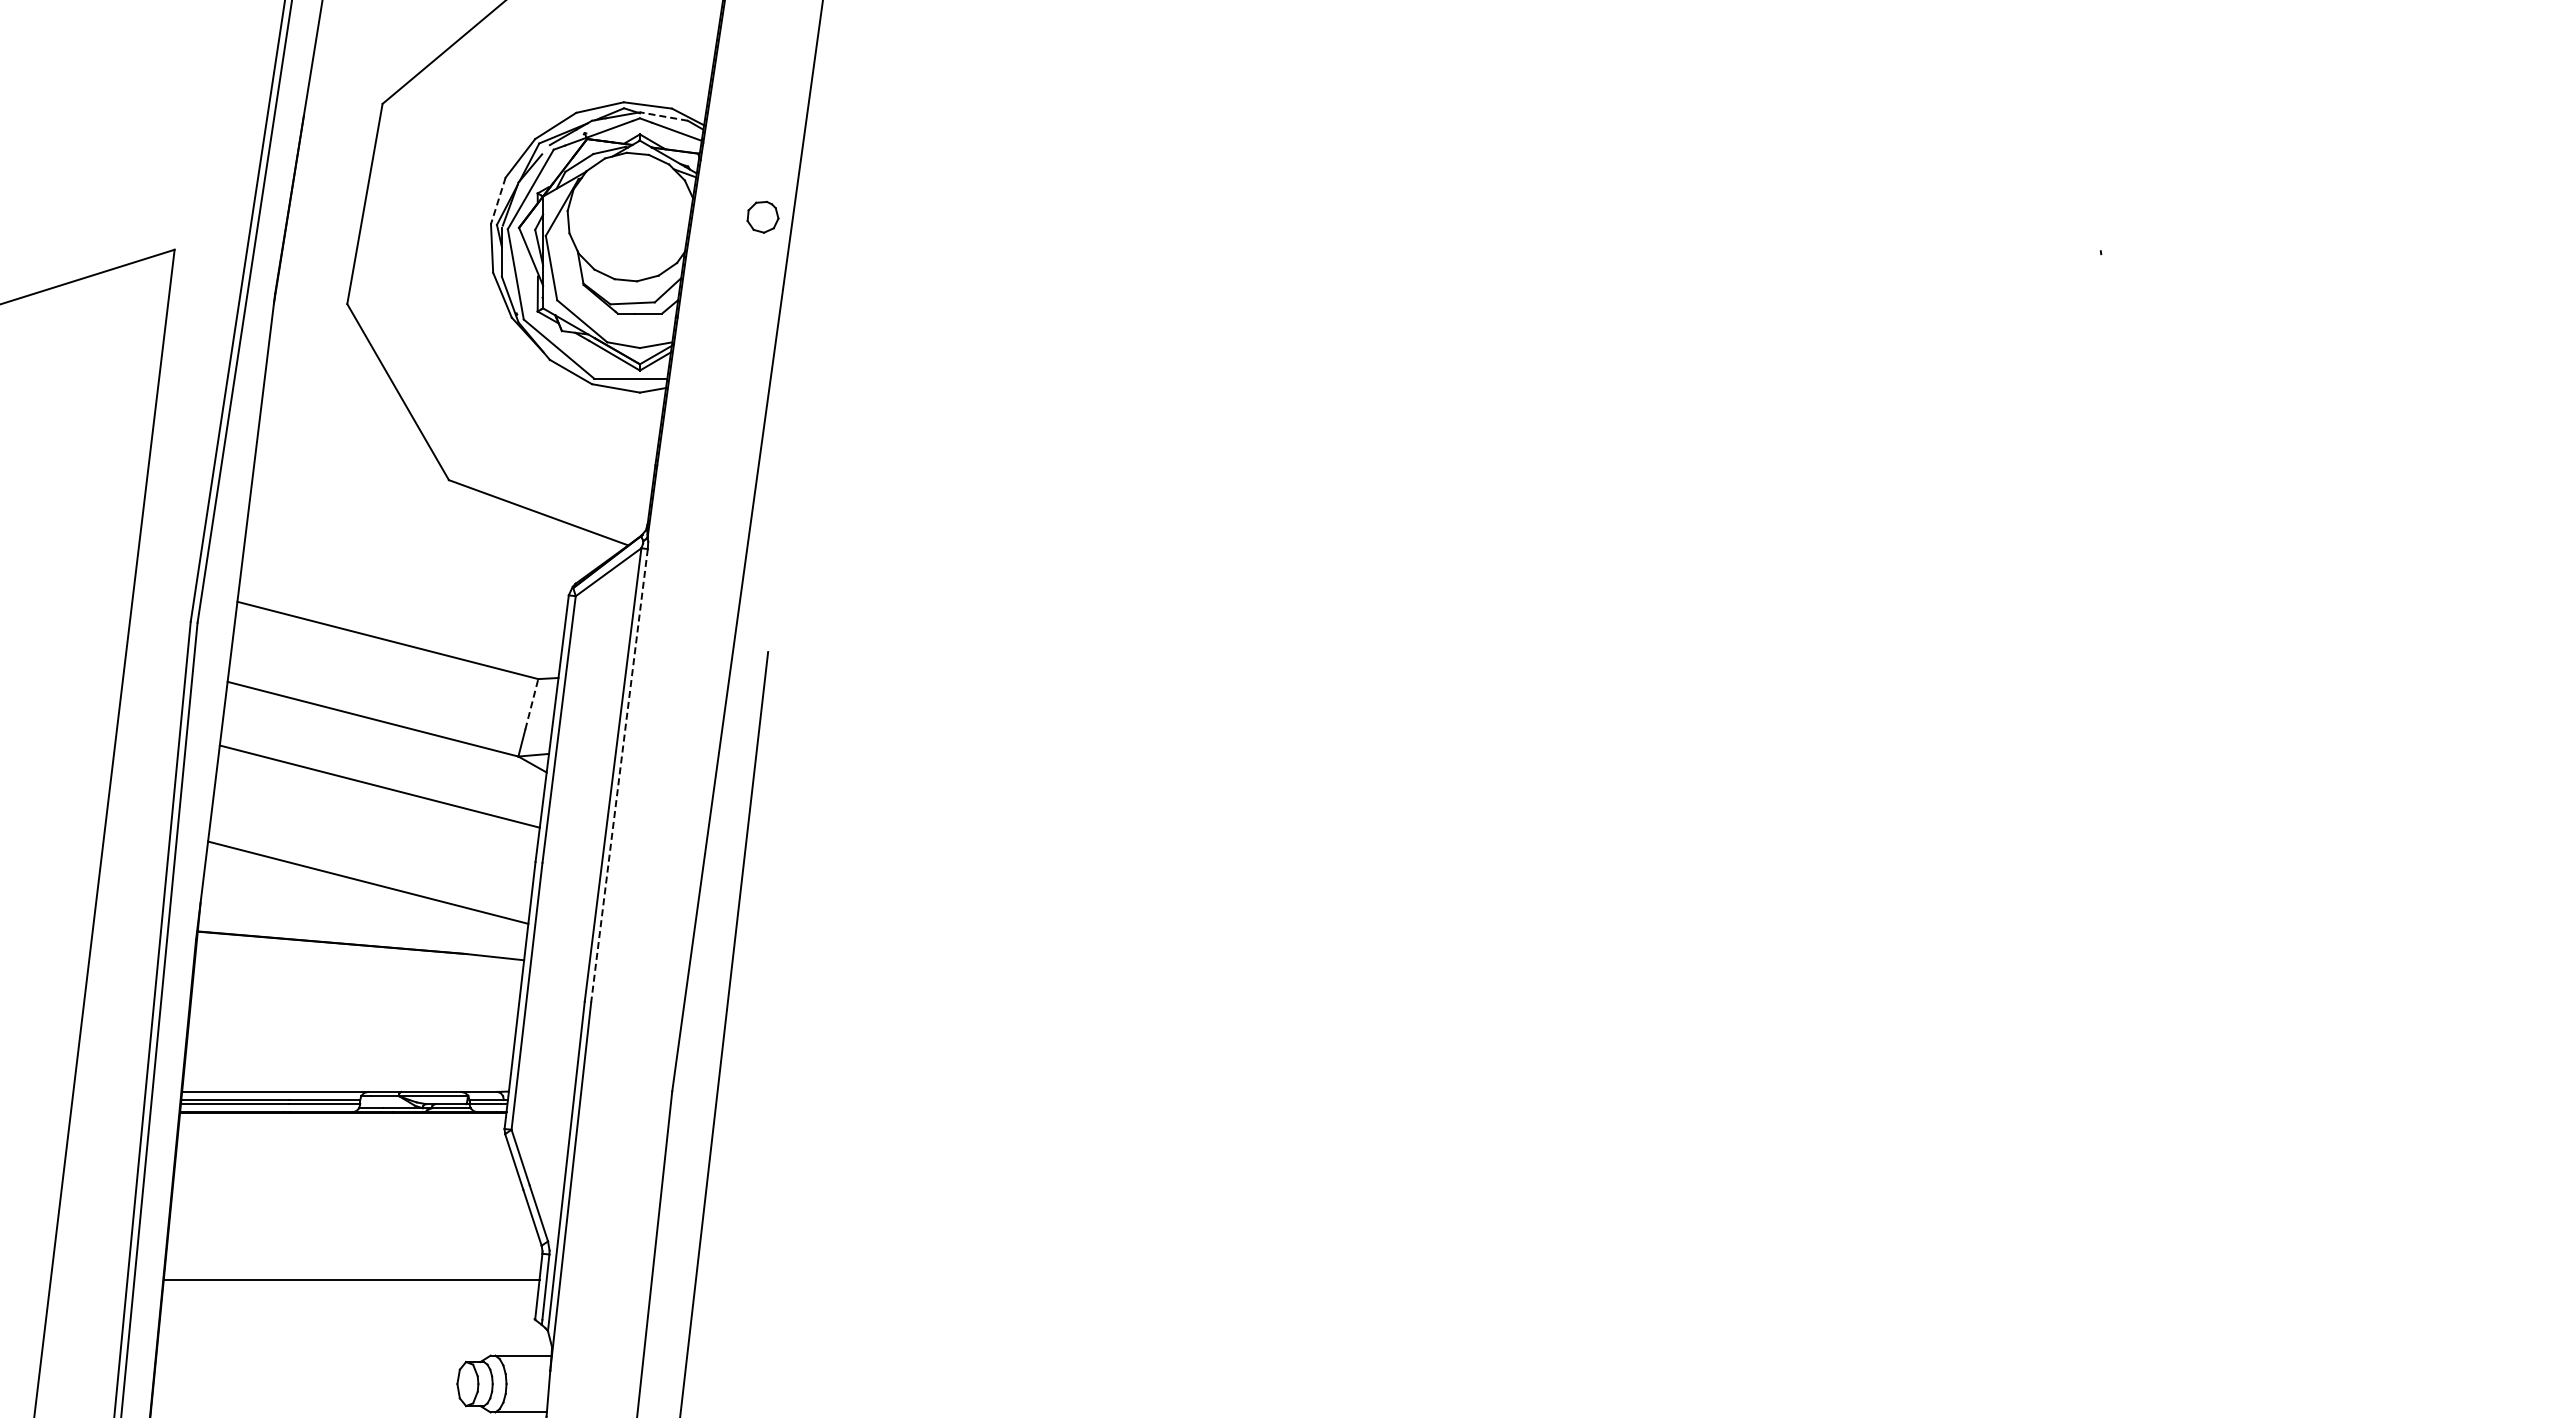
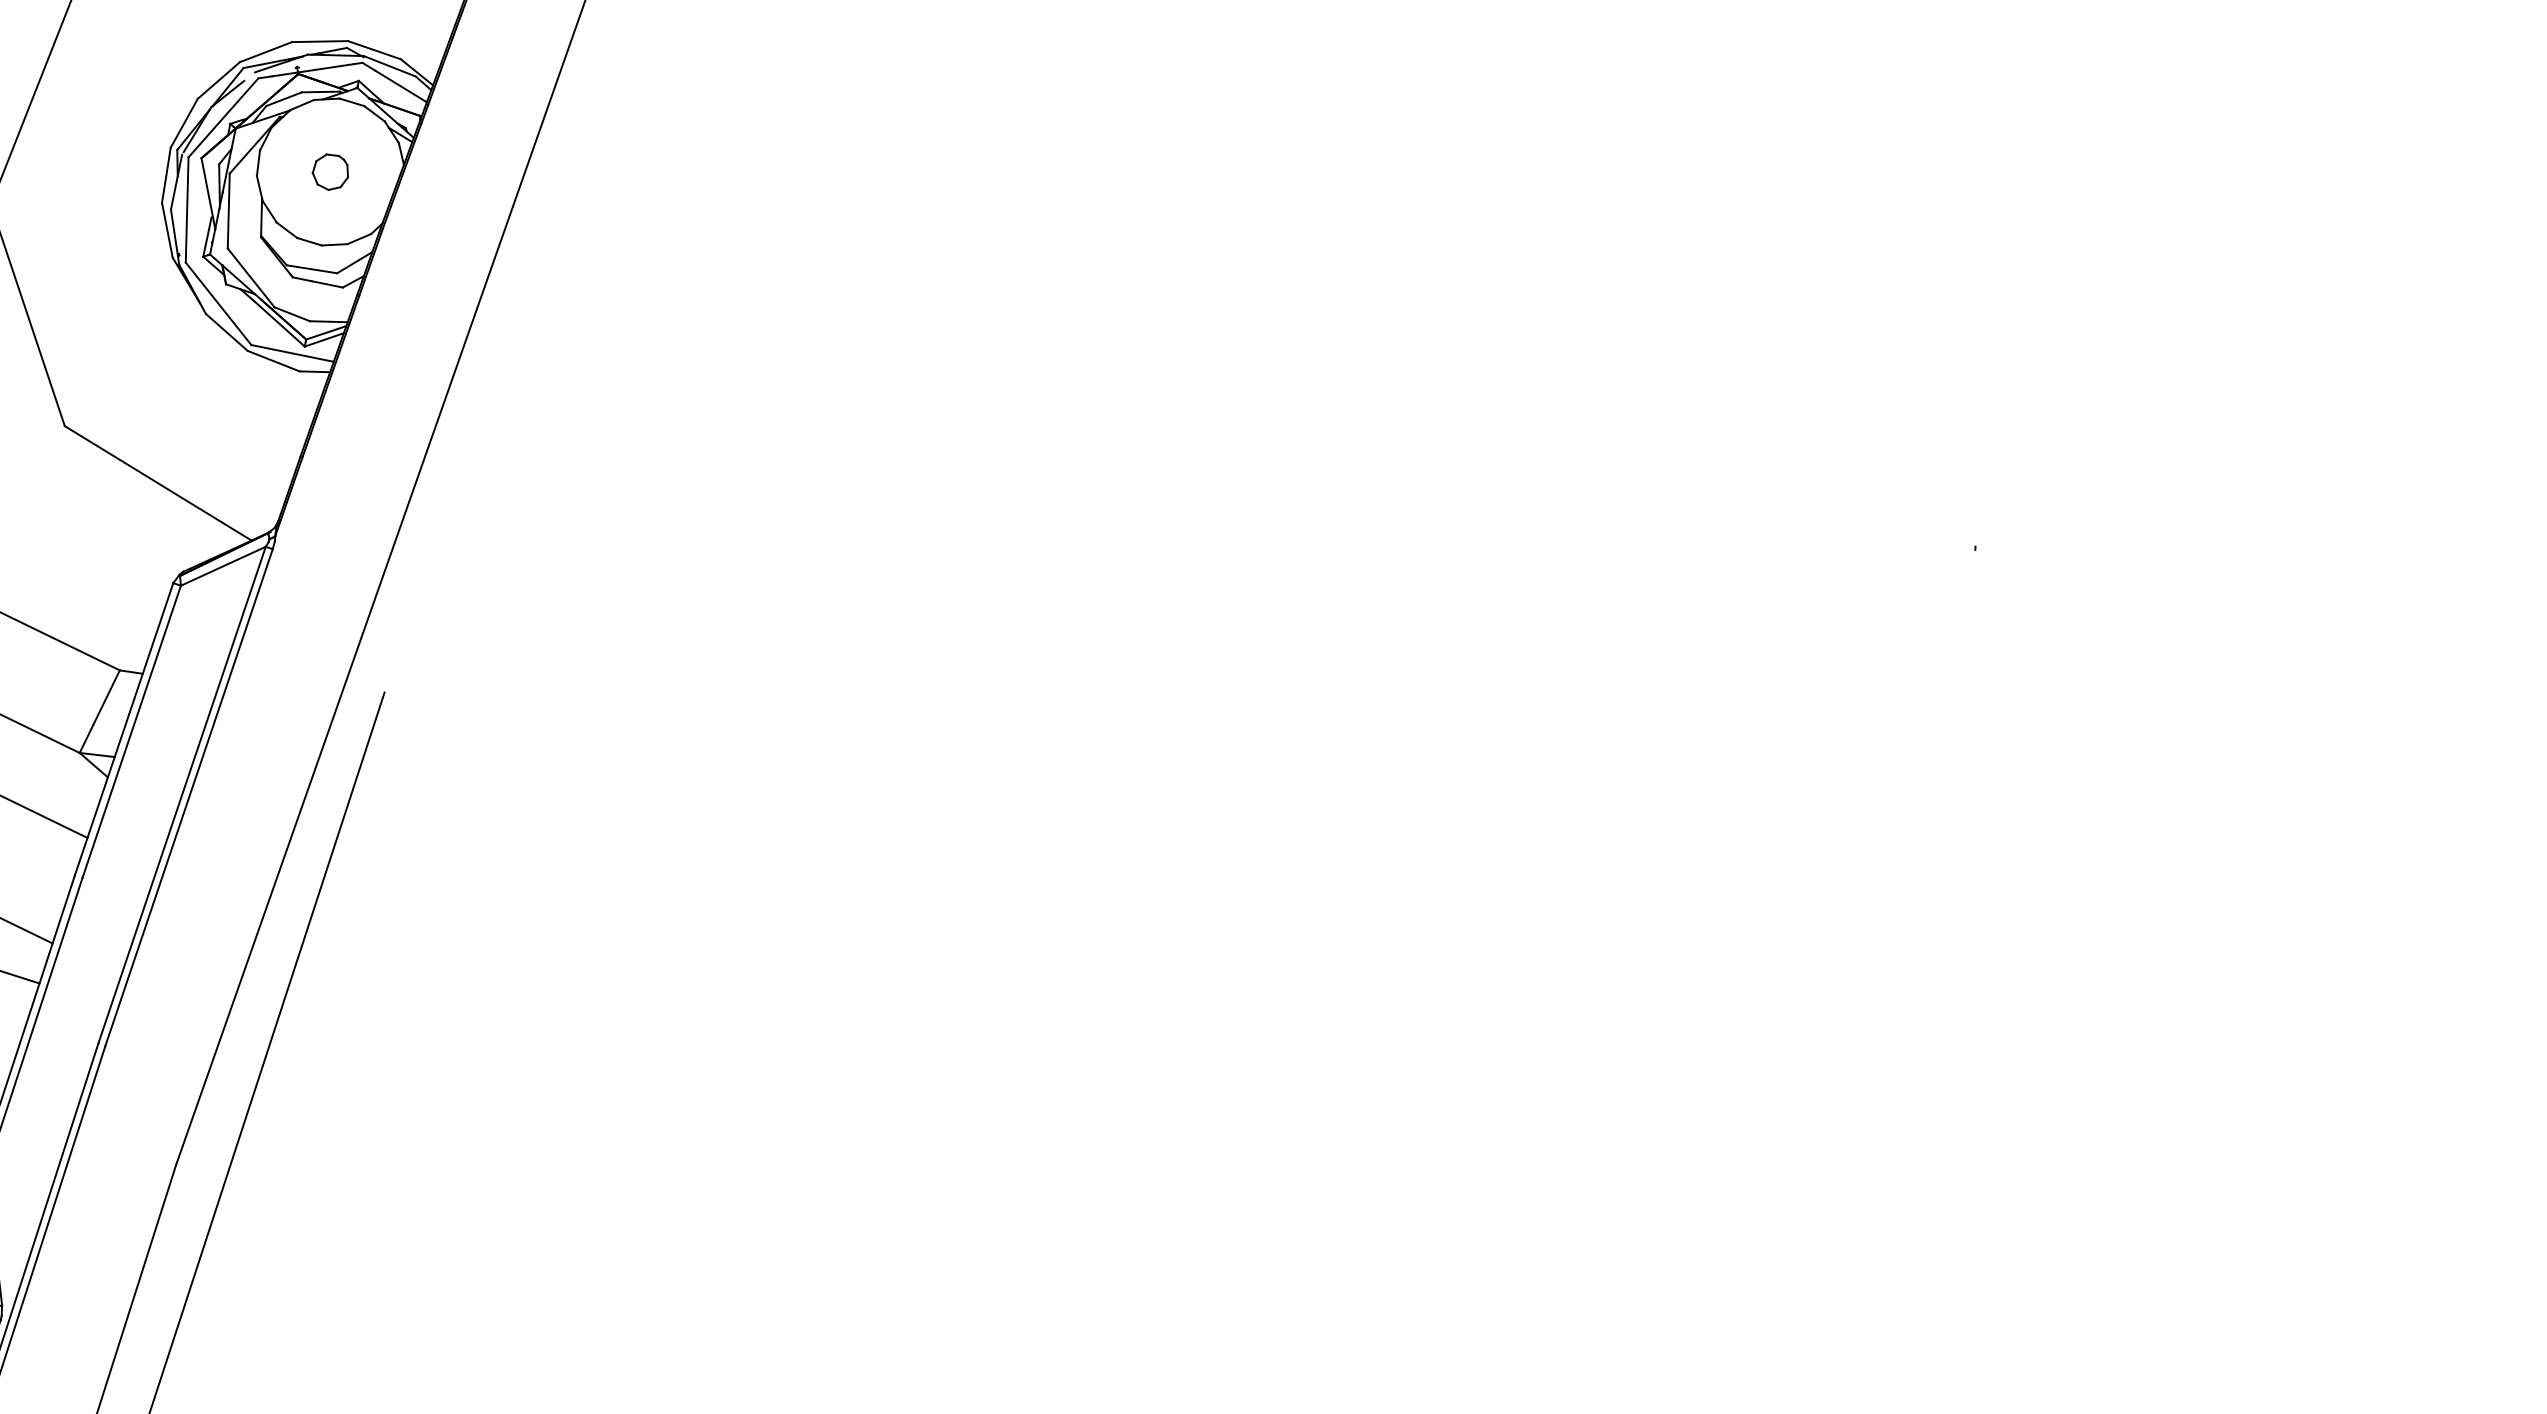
line: (663, 116) -> (389, 66), dashed -> solid
line: (498, 201) -> (184, 124), dashed -> solid
part: (762, 216) -> (330, 171), moved
line: (531, 703) -> (106, 696), dashed -> solid
line: (619, 776) -> (188, 798), dashed -> solid

